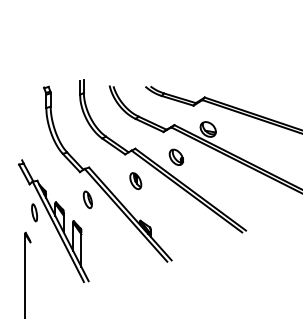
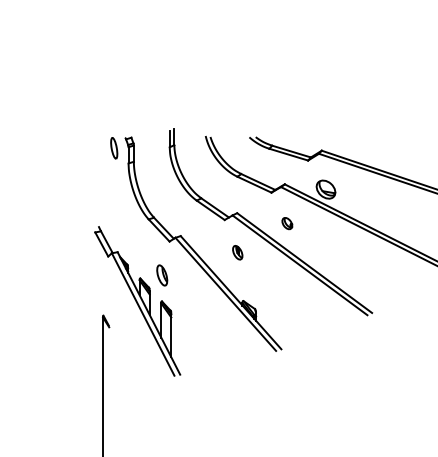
part: (176, 157) -> (287, 223), size x0.6
part: (135, 181) -> (237, 252), size x0.7
part: (88, 199) -> (162, 275), moved
part: (34, 213) -> (114, 148), moved

